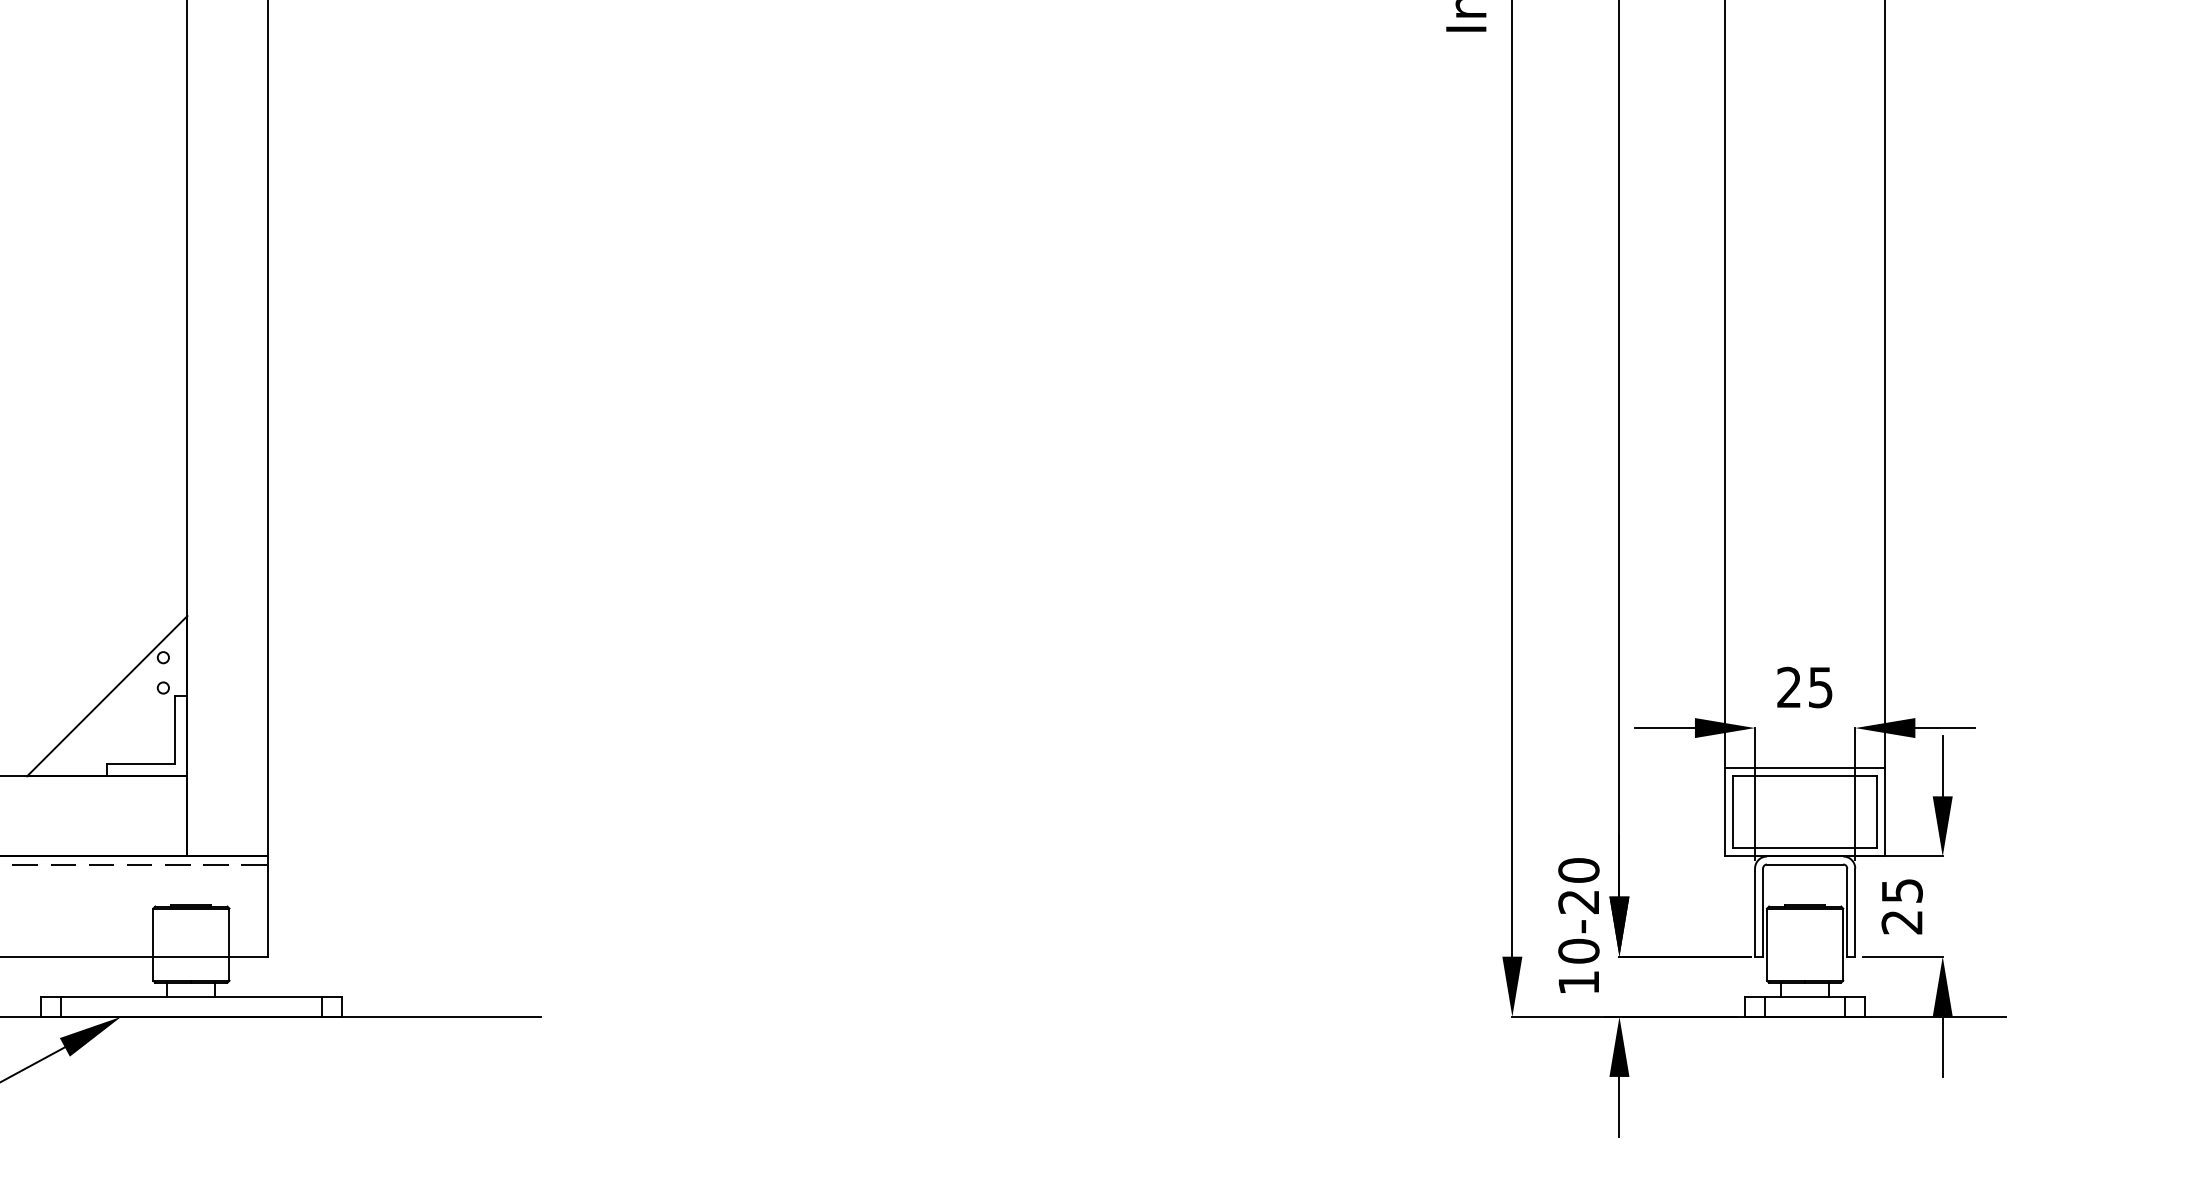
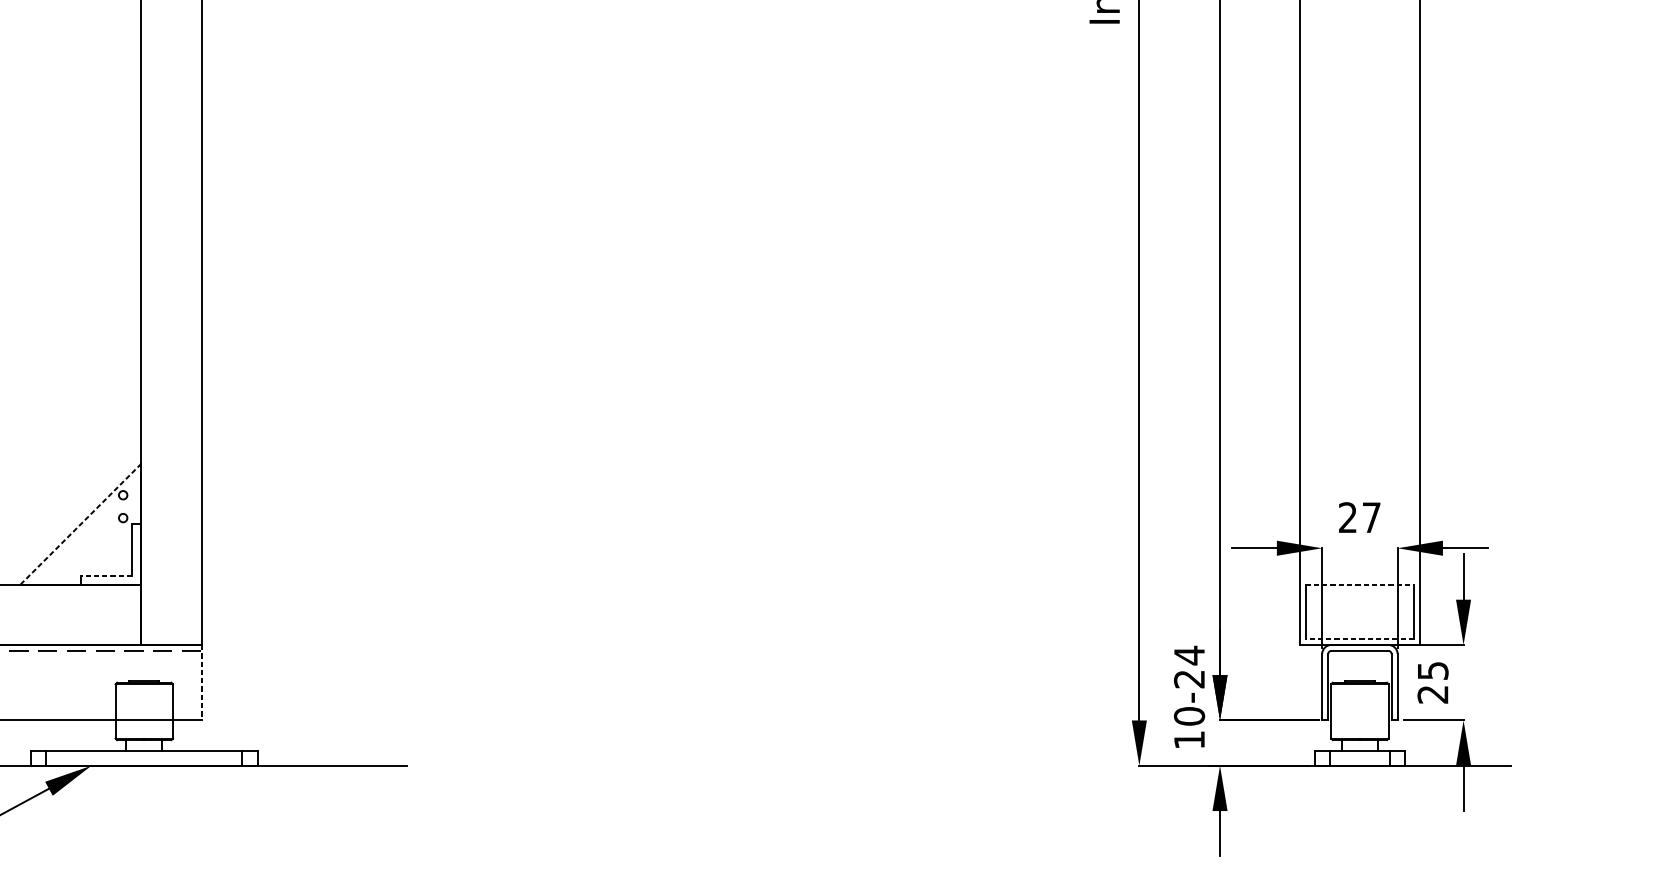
text: (1820, 687) -> (1371, 517), 25 -> 27
line: (107, 695) -> (81, 523), solid -> dashed
line: (140, 764) -> (105, 575), solid -> dashed
line: (1804, 768) -> (1359, 578), removed
line: (1805, 776) -> (1360, 584), solid -> dashed
line: (1804, 848) -> (1359, 638), solid -> dashed
text: (1578, 870) -> (1189, 655), 10-20 -> 10-24
line: (267, 907) -> (201, 683), solid -> dashed

